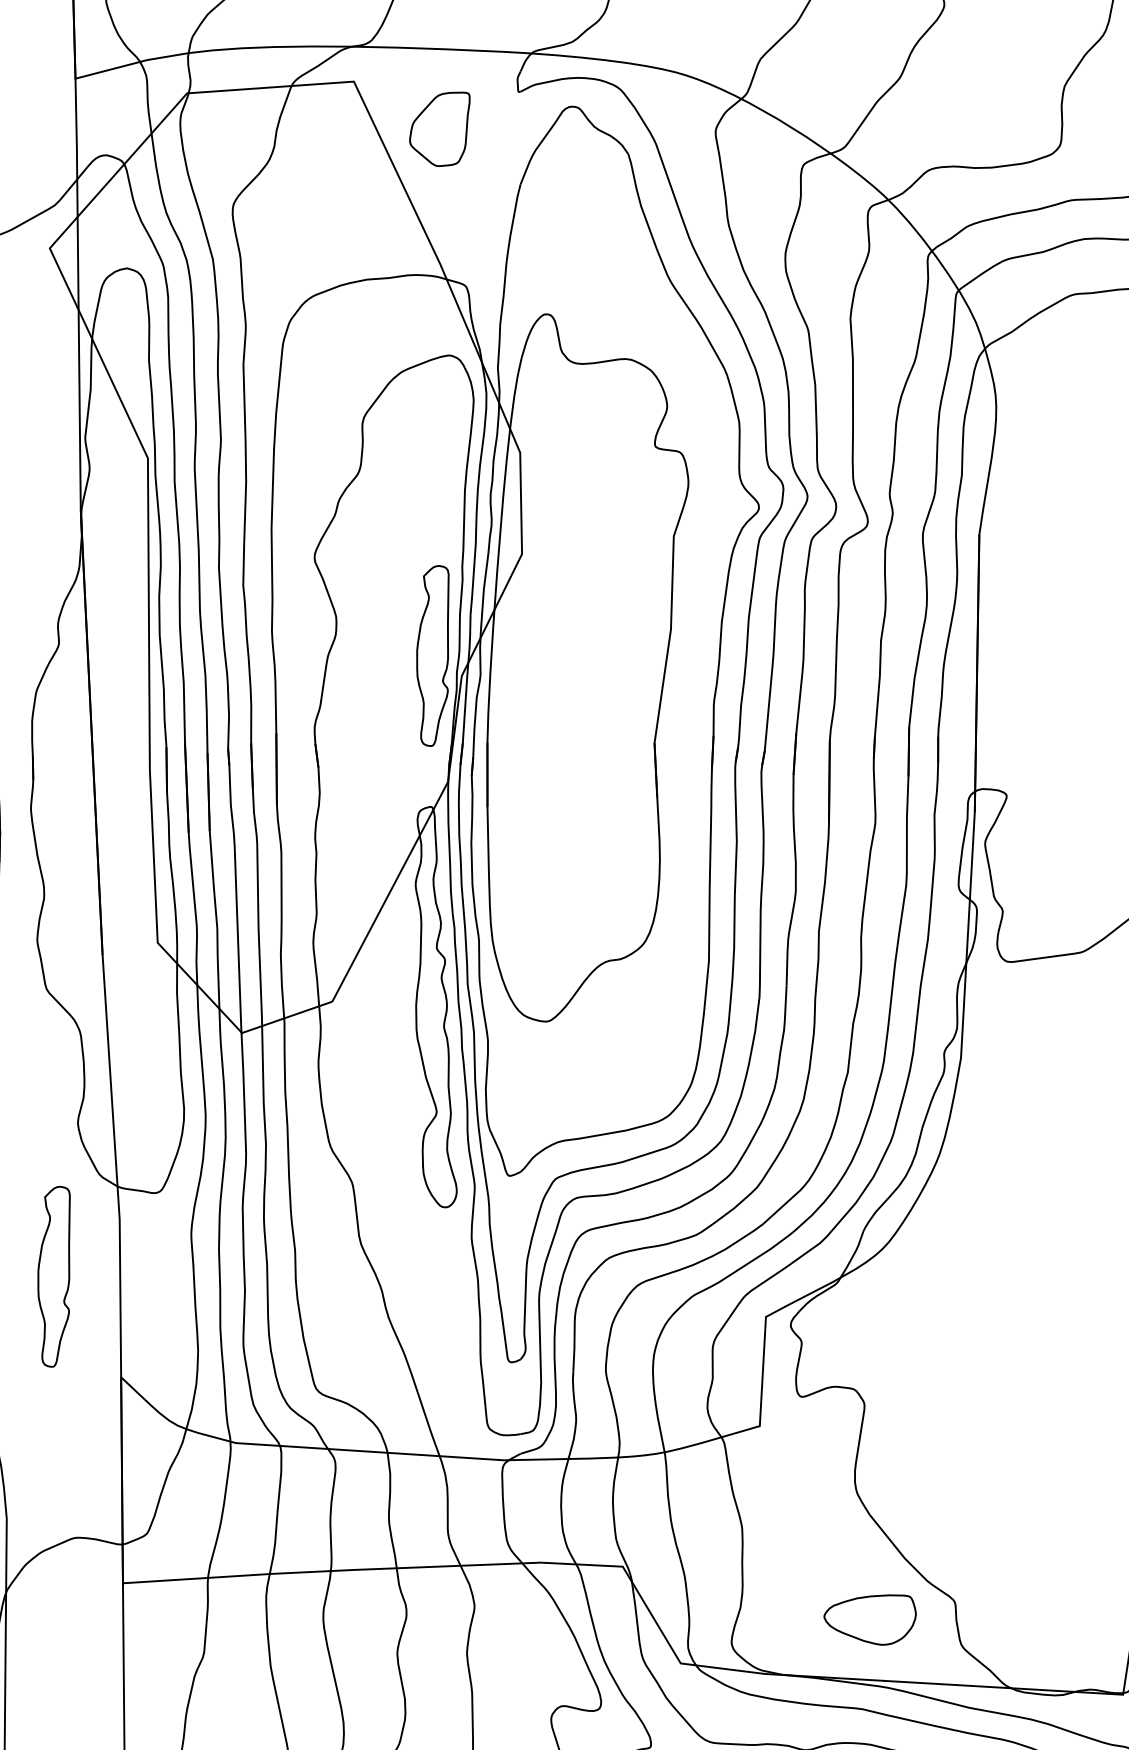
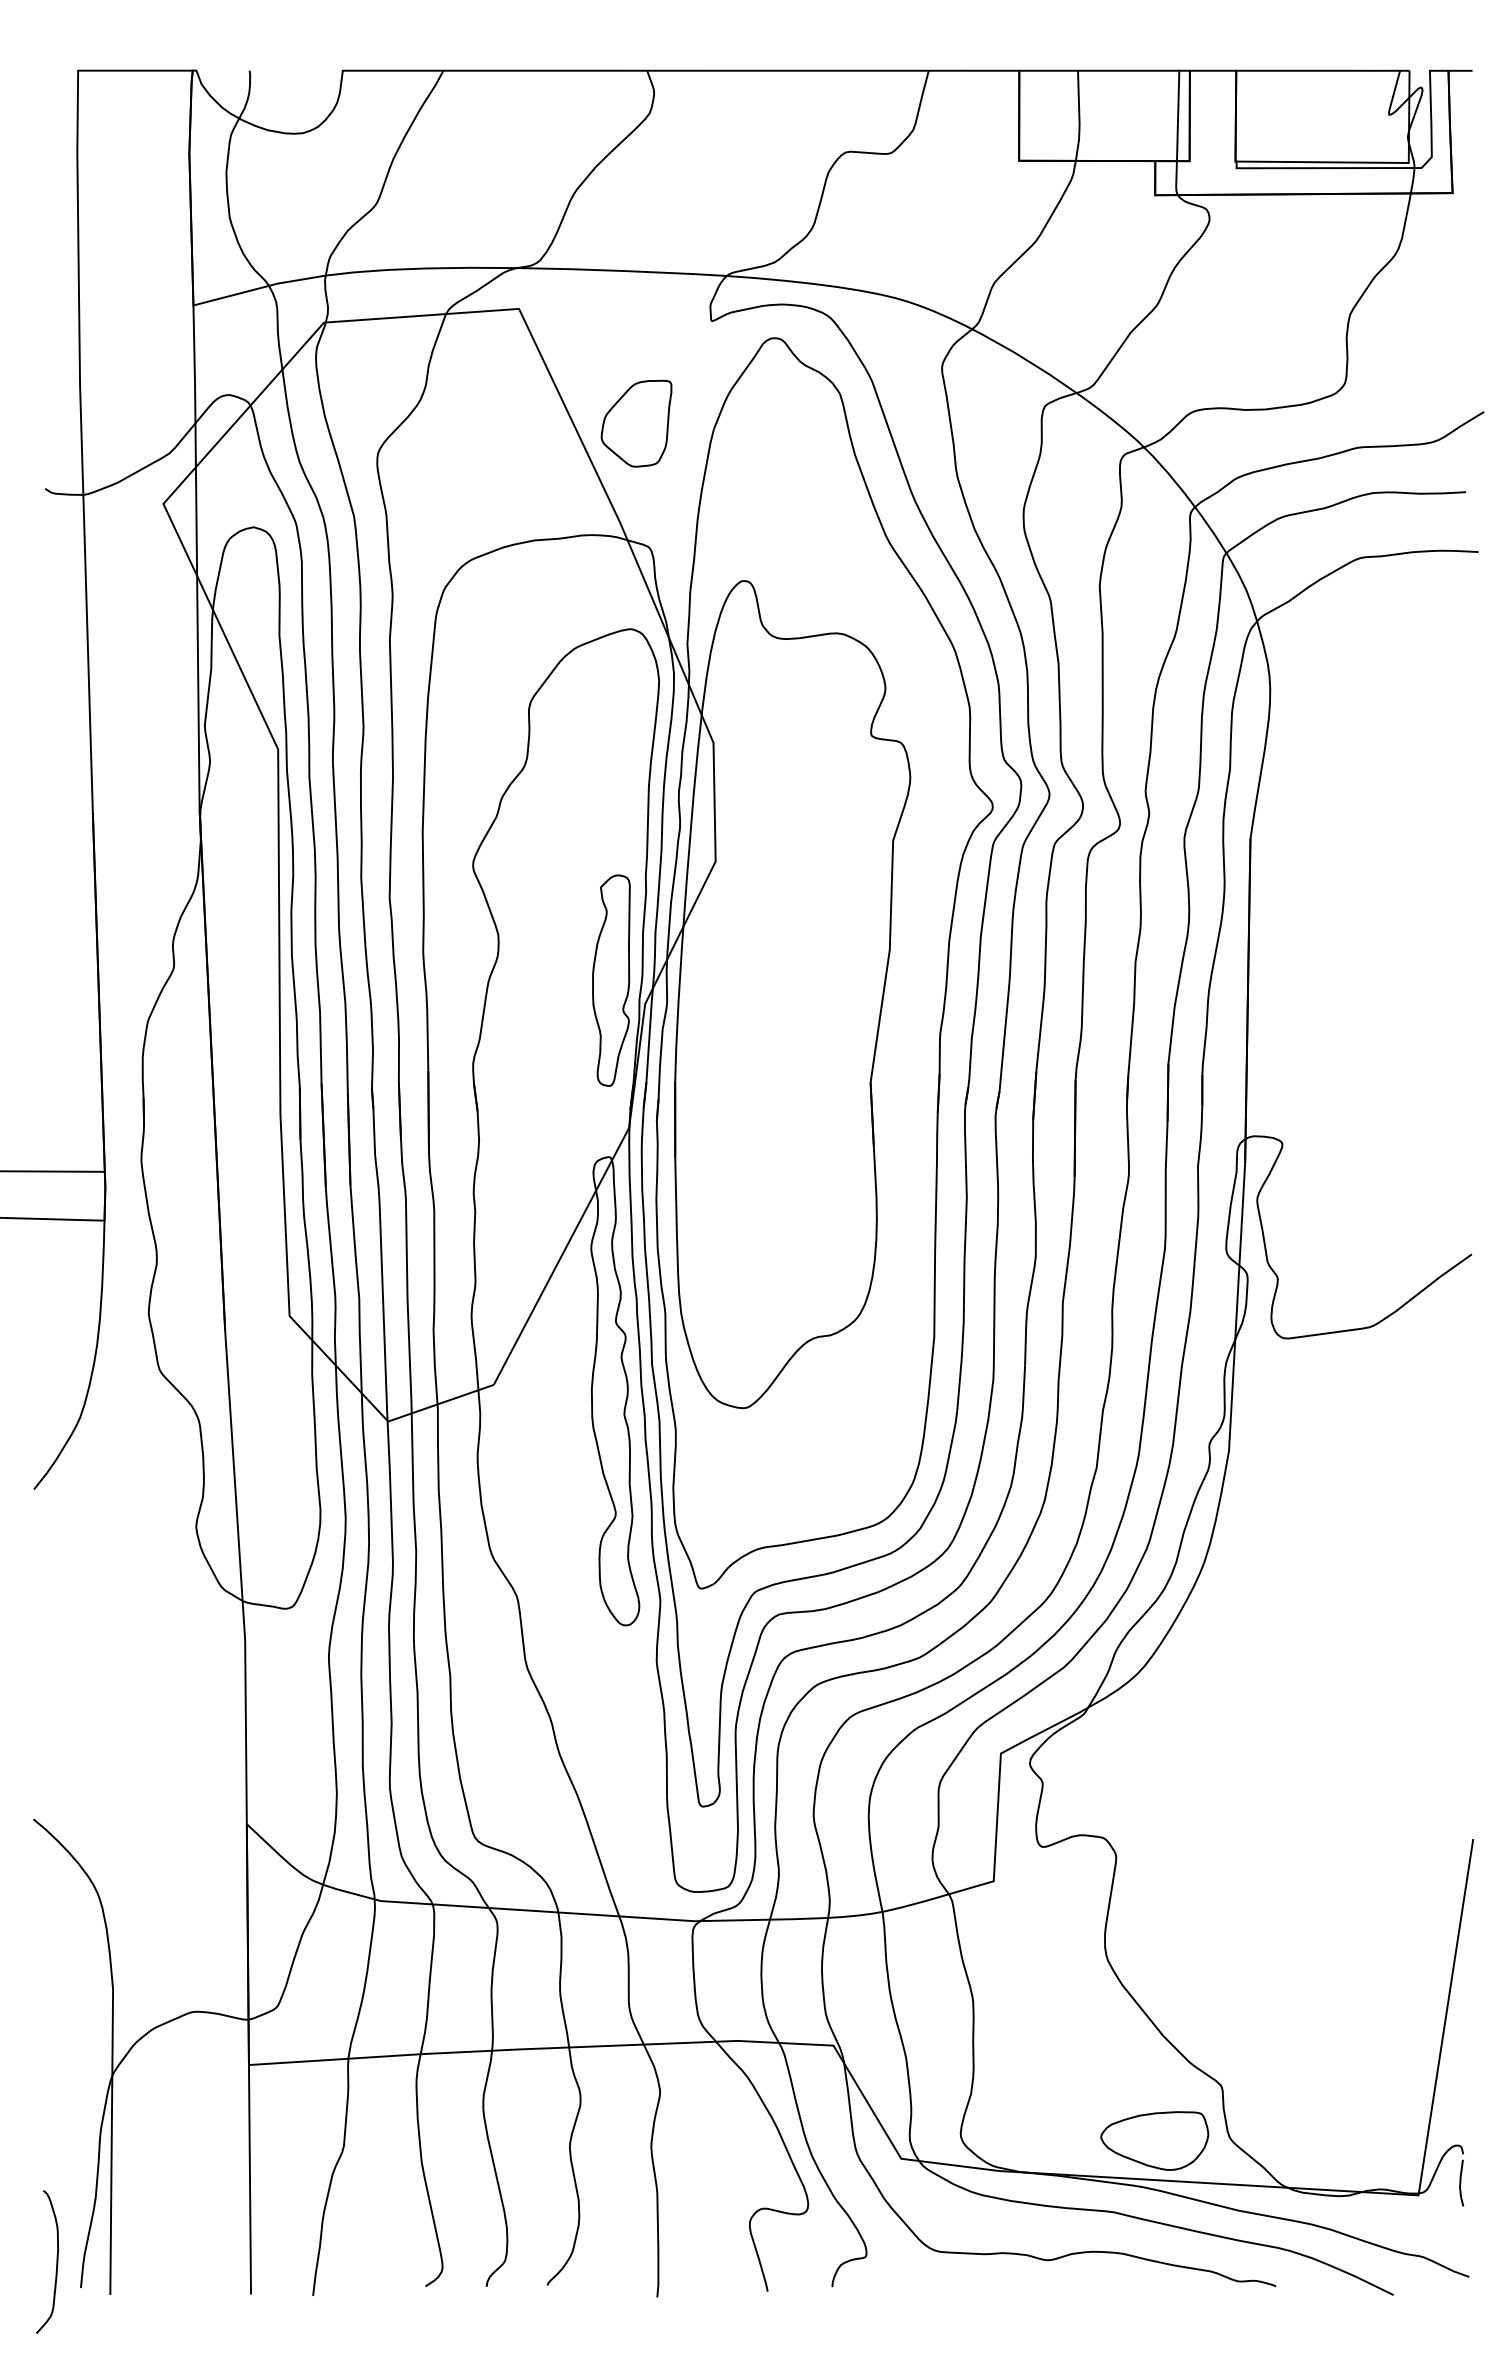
part: (439, 129) -> (636, 423), moved
part: (54, 1276) -> (168, 1706), removed
part: (869, 1619) -> (1154, 2140), moved

